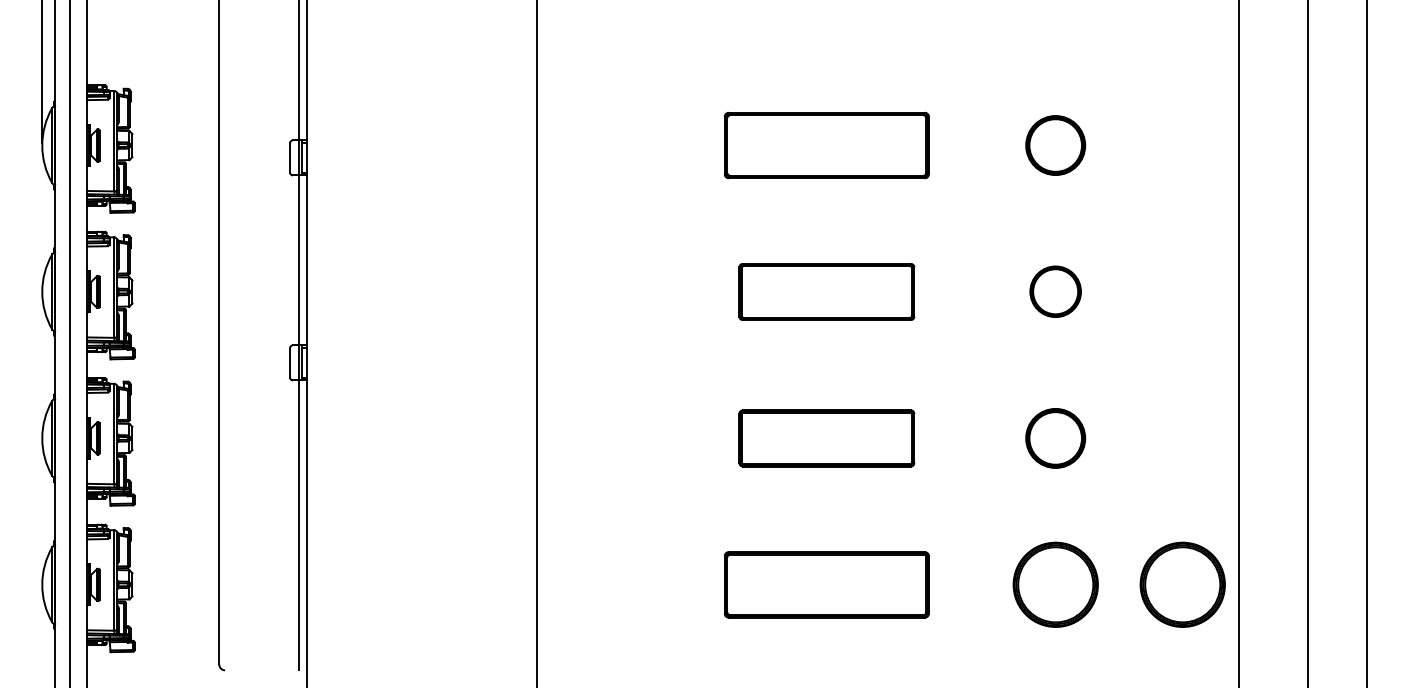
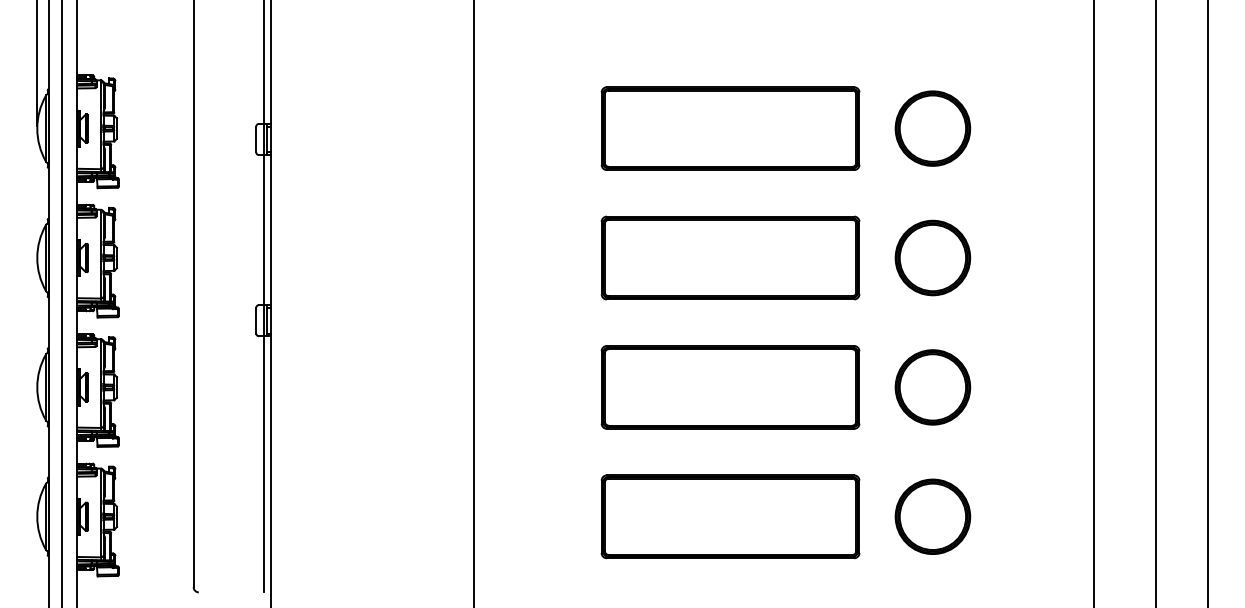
part: (826, 145) -> (730, 128), size x1.43
part: (1055, 145) -> (932, 128), size x1.43
part: (826, 291) -> (730, 257), size x1.67
part: (1055, 291) -> (932, 257), size x1.67
part: (826, 438) -> (730, 387), size x1.67
part: (1055, 438) -> (932, 387), size x1.43
part: (826, 584) -> (730, 516), size x1.43
part: (1182, 584) -> (1044, 516), removed

